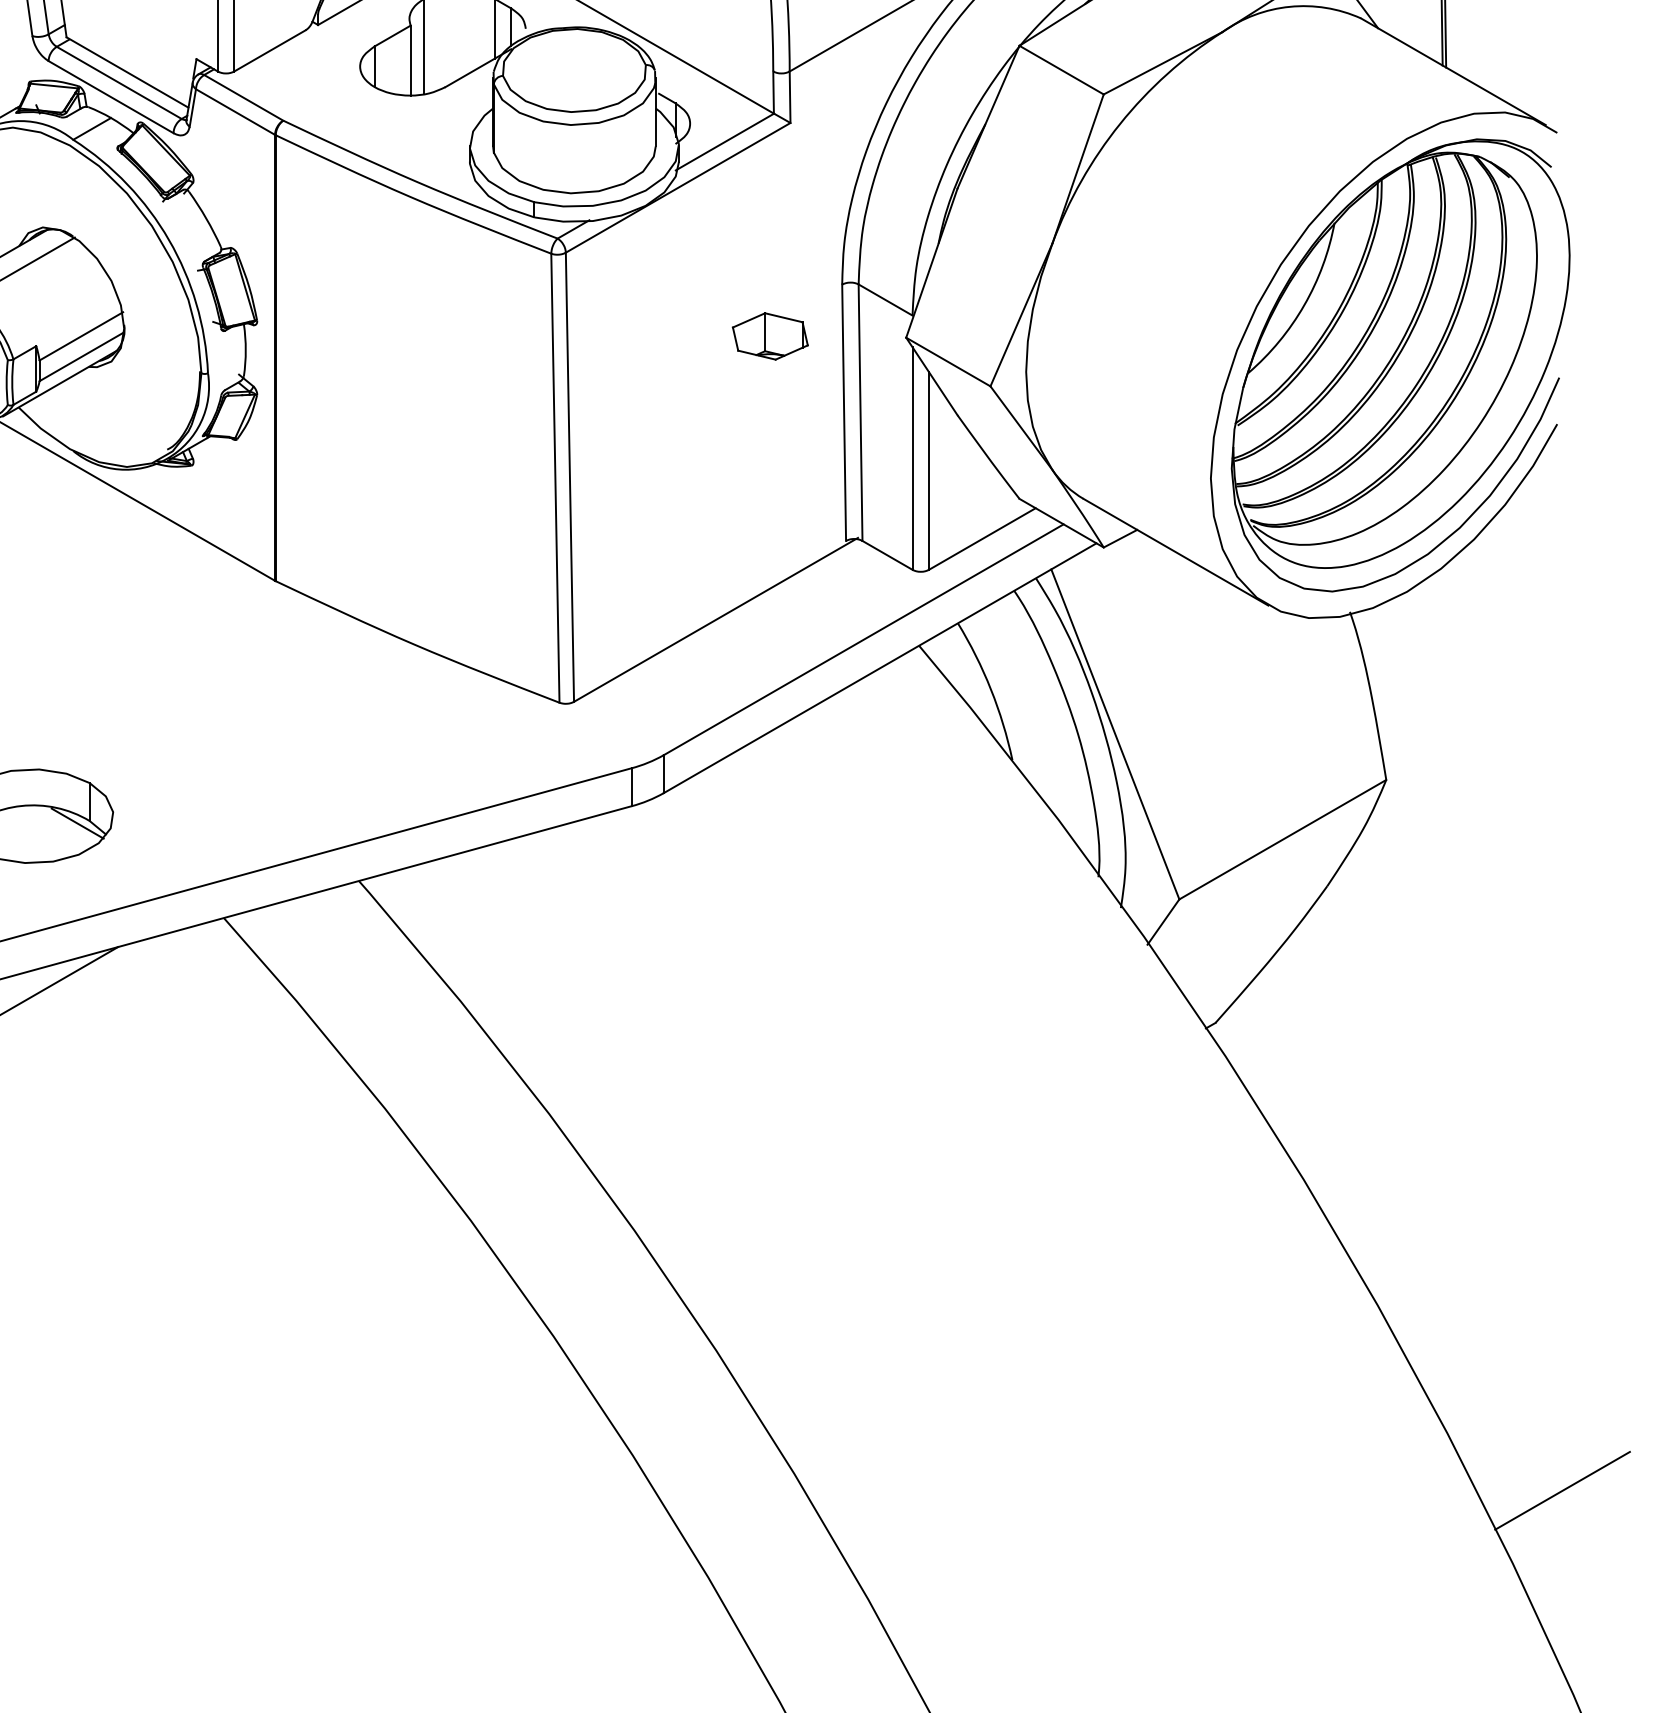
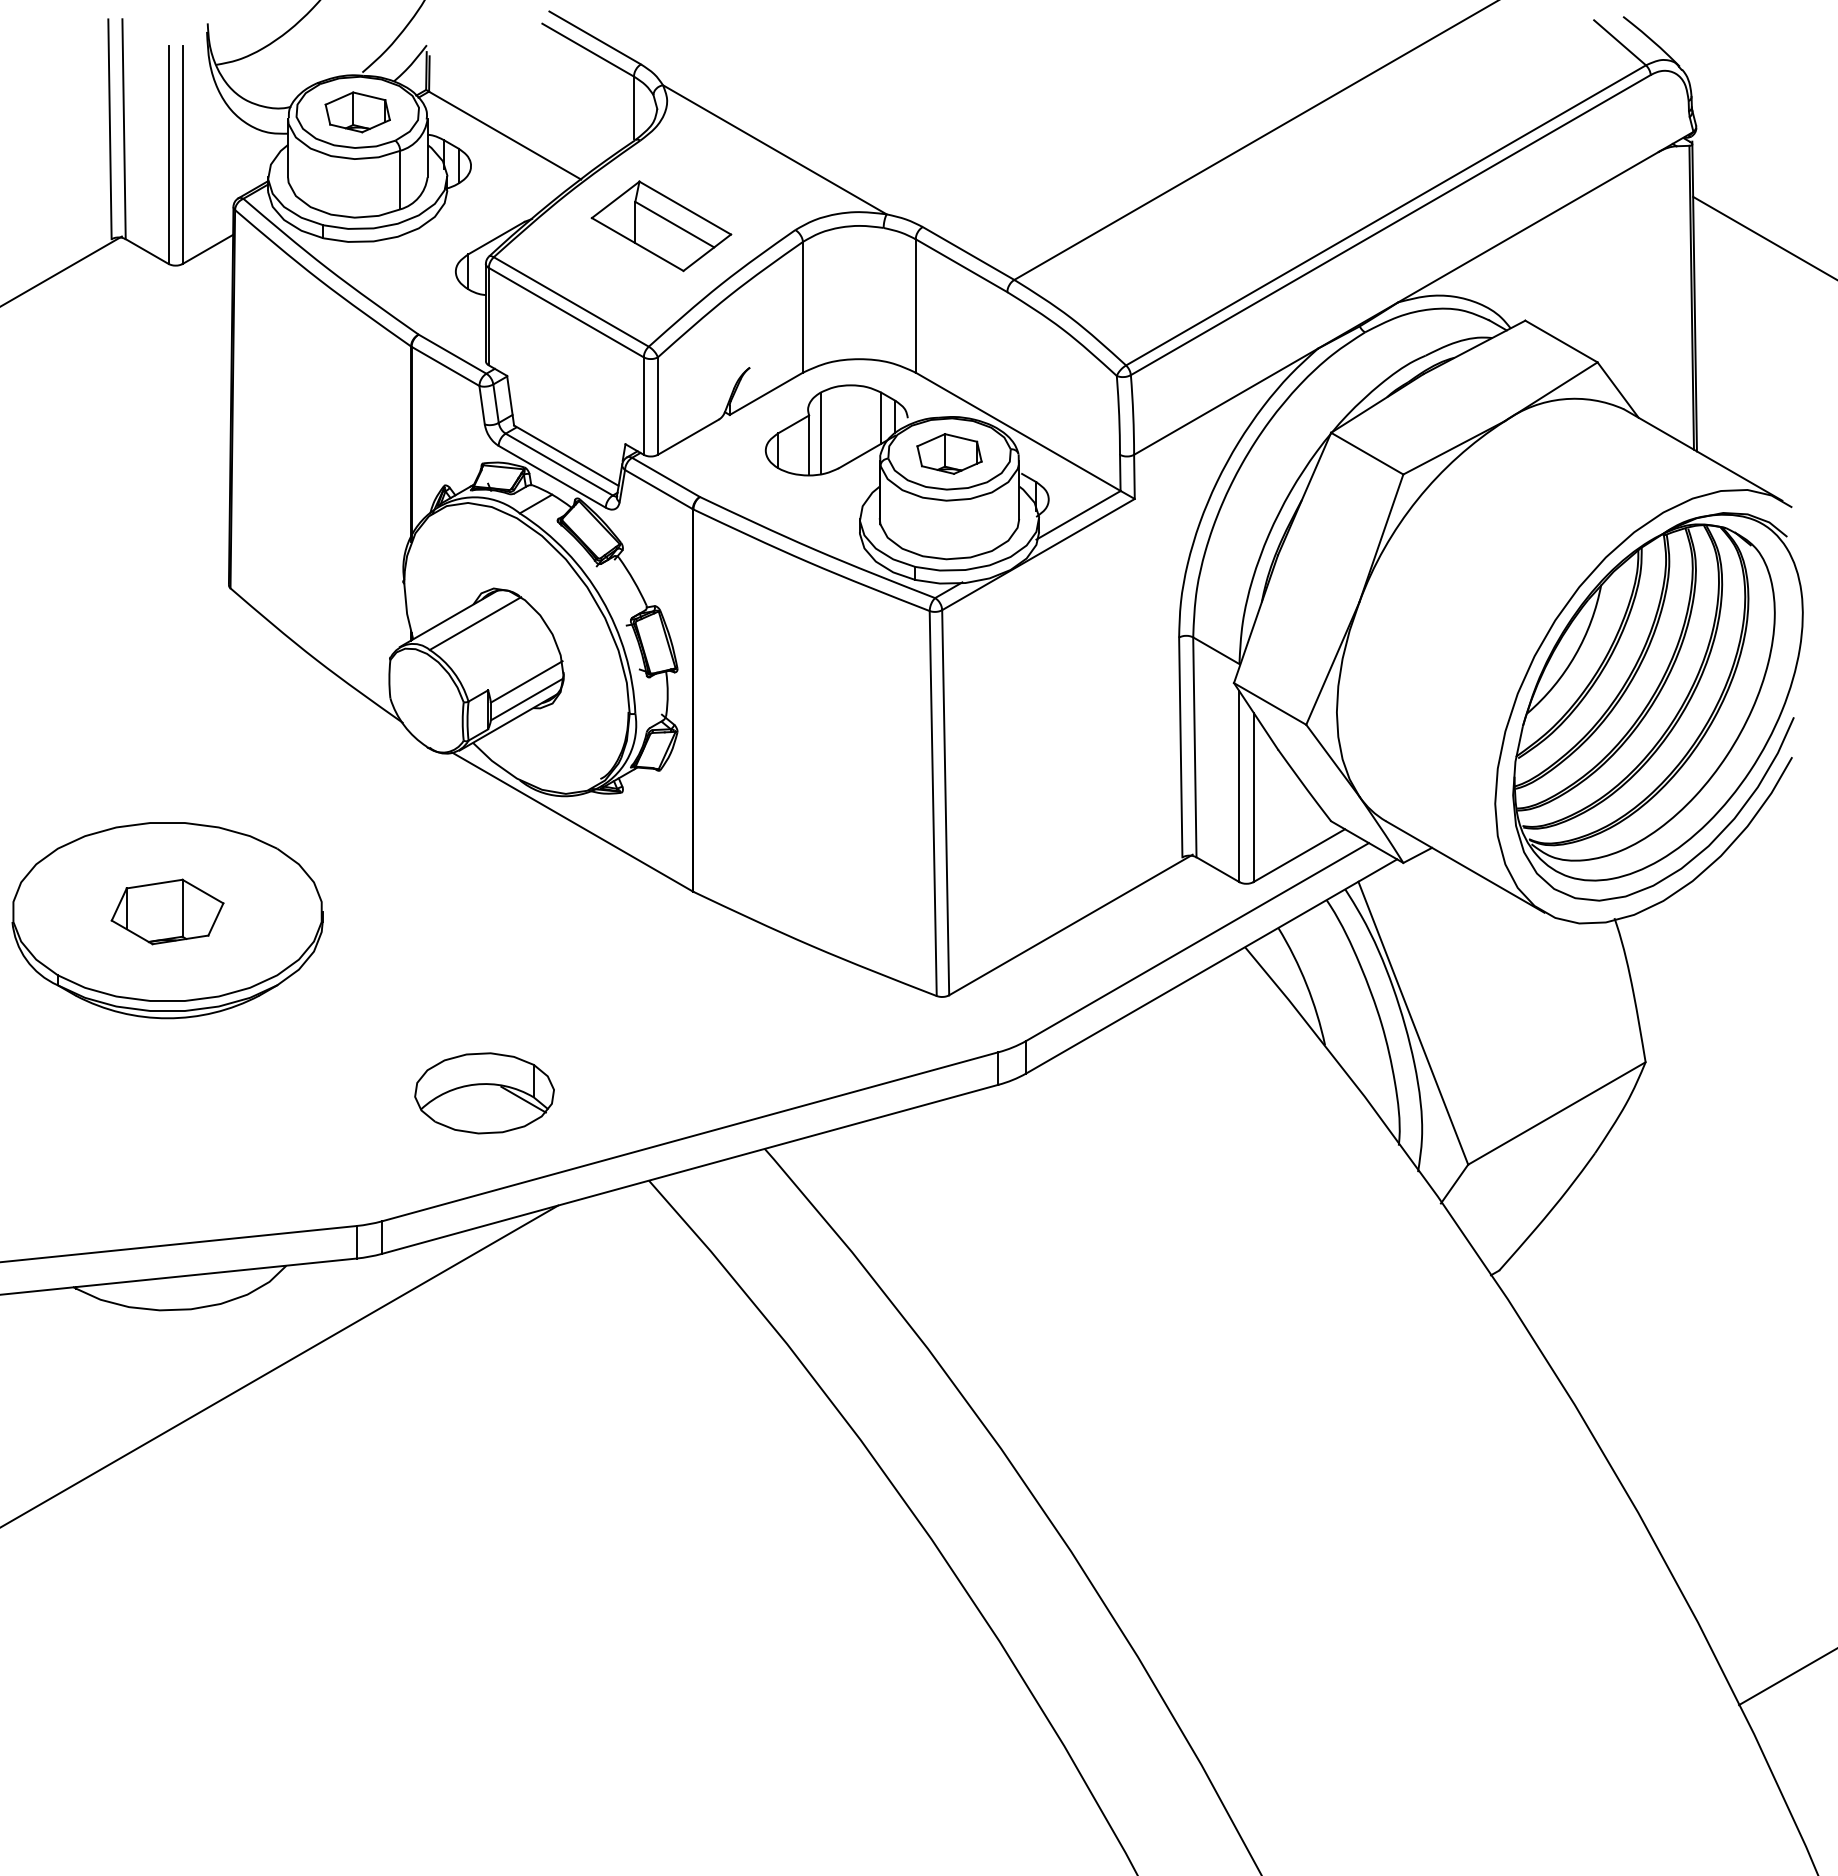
part: (770, 335) -> (949, 453), moved

